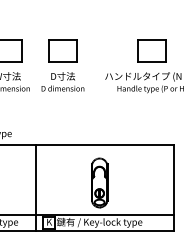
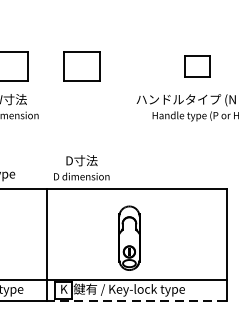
part: (151, 50) -> (196, 65), size x0.7
text: (62, 81) -> (81, 167), moved
line: (104, 231) -> (135, 301), solid -> dashed

